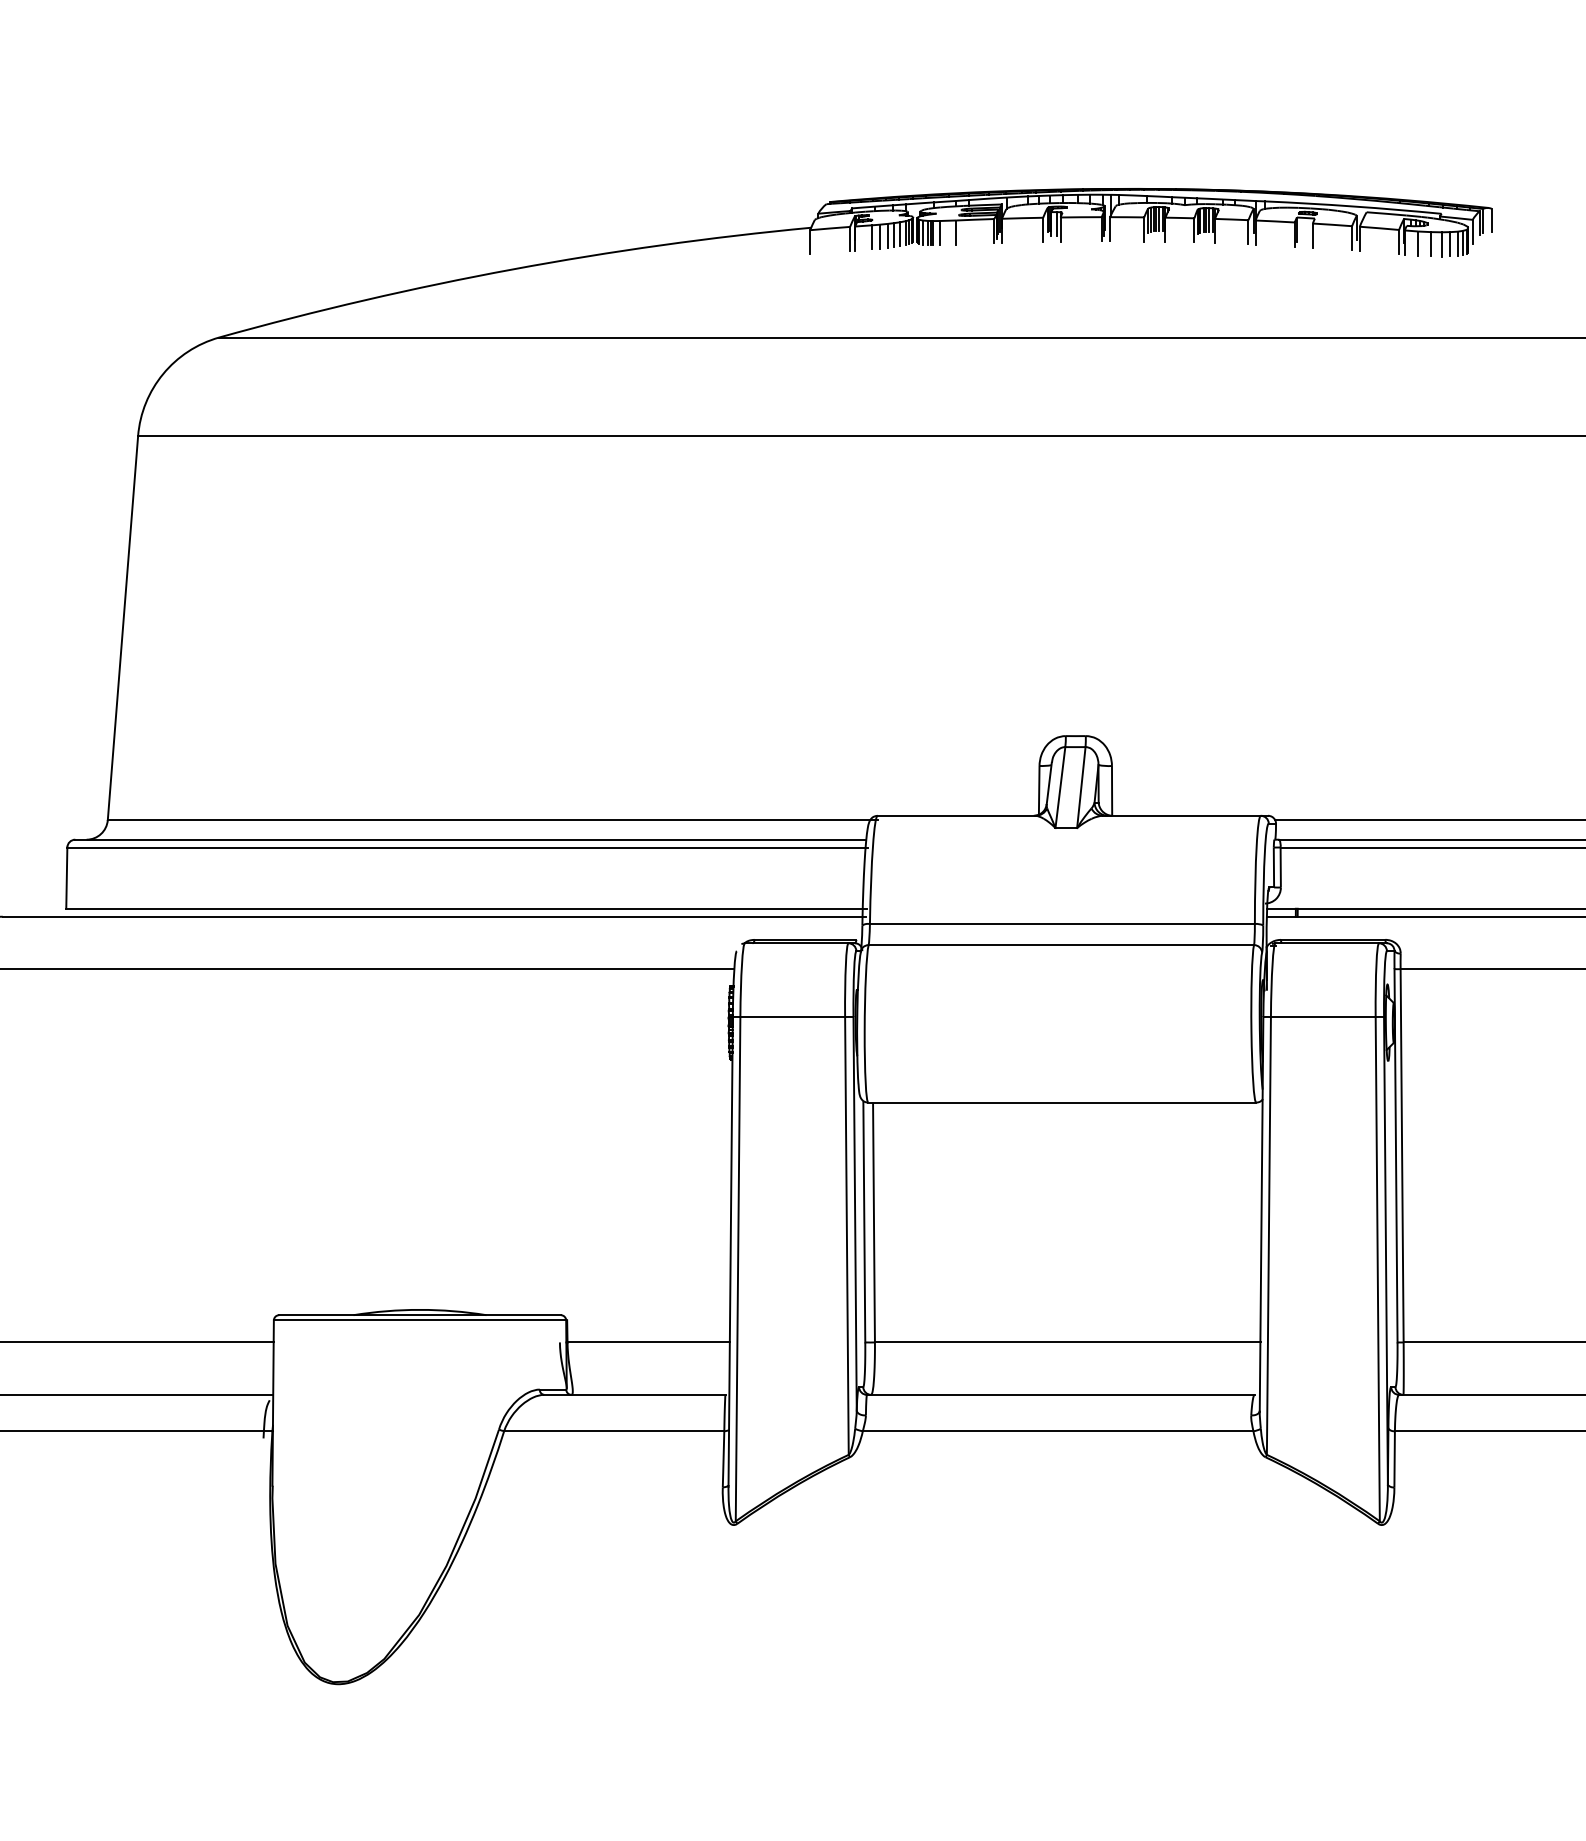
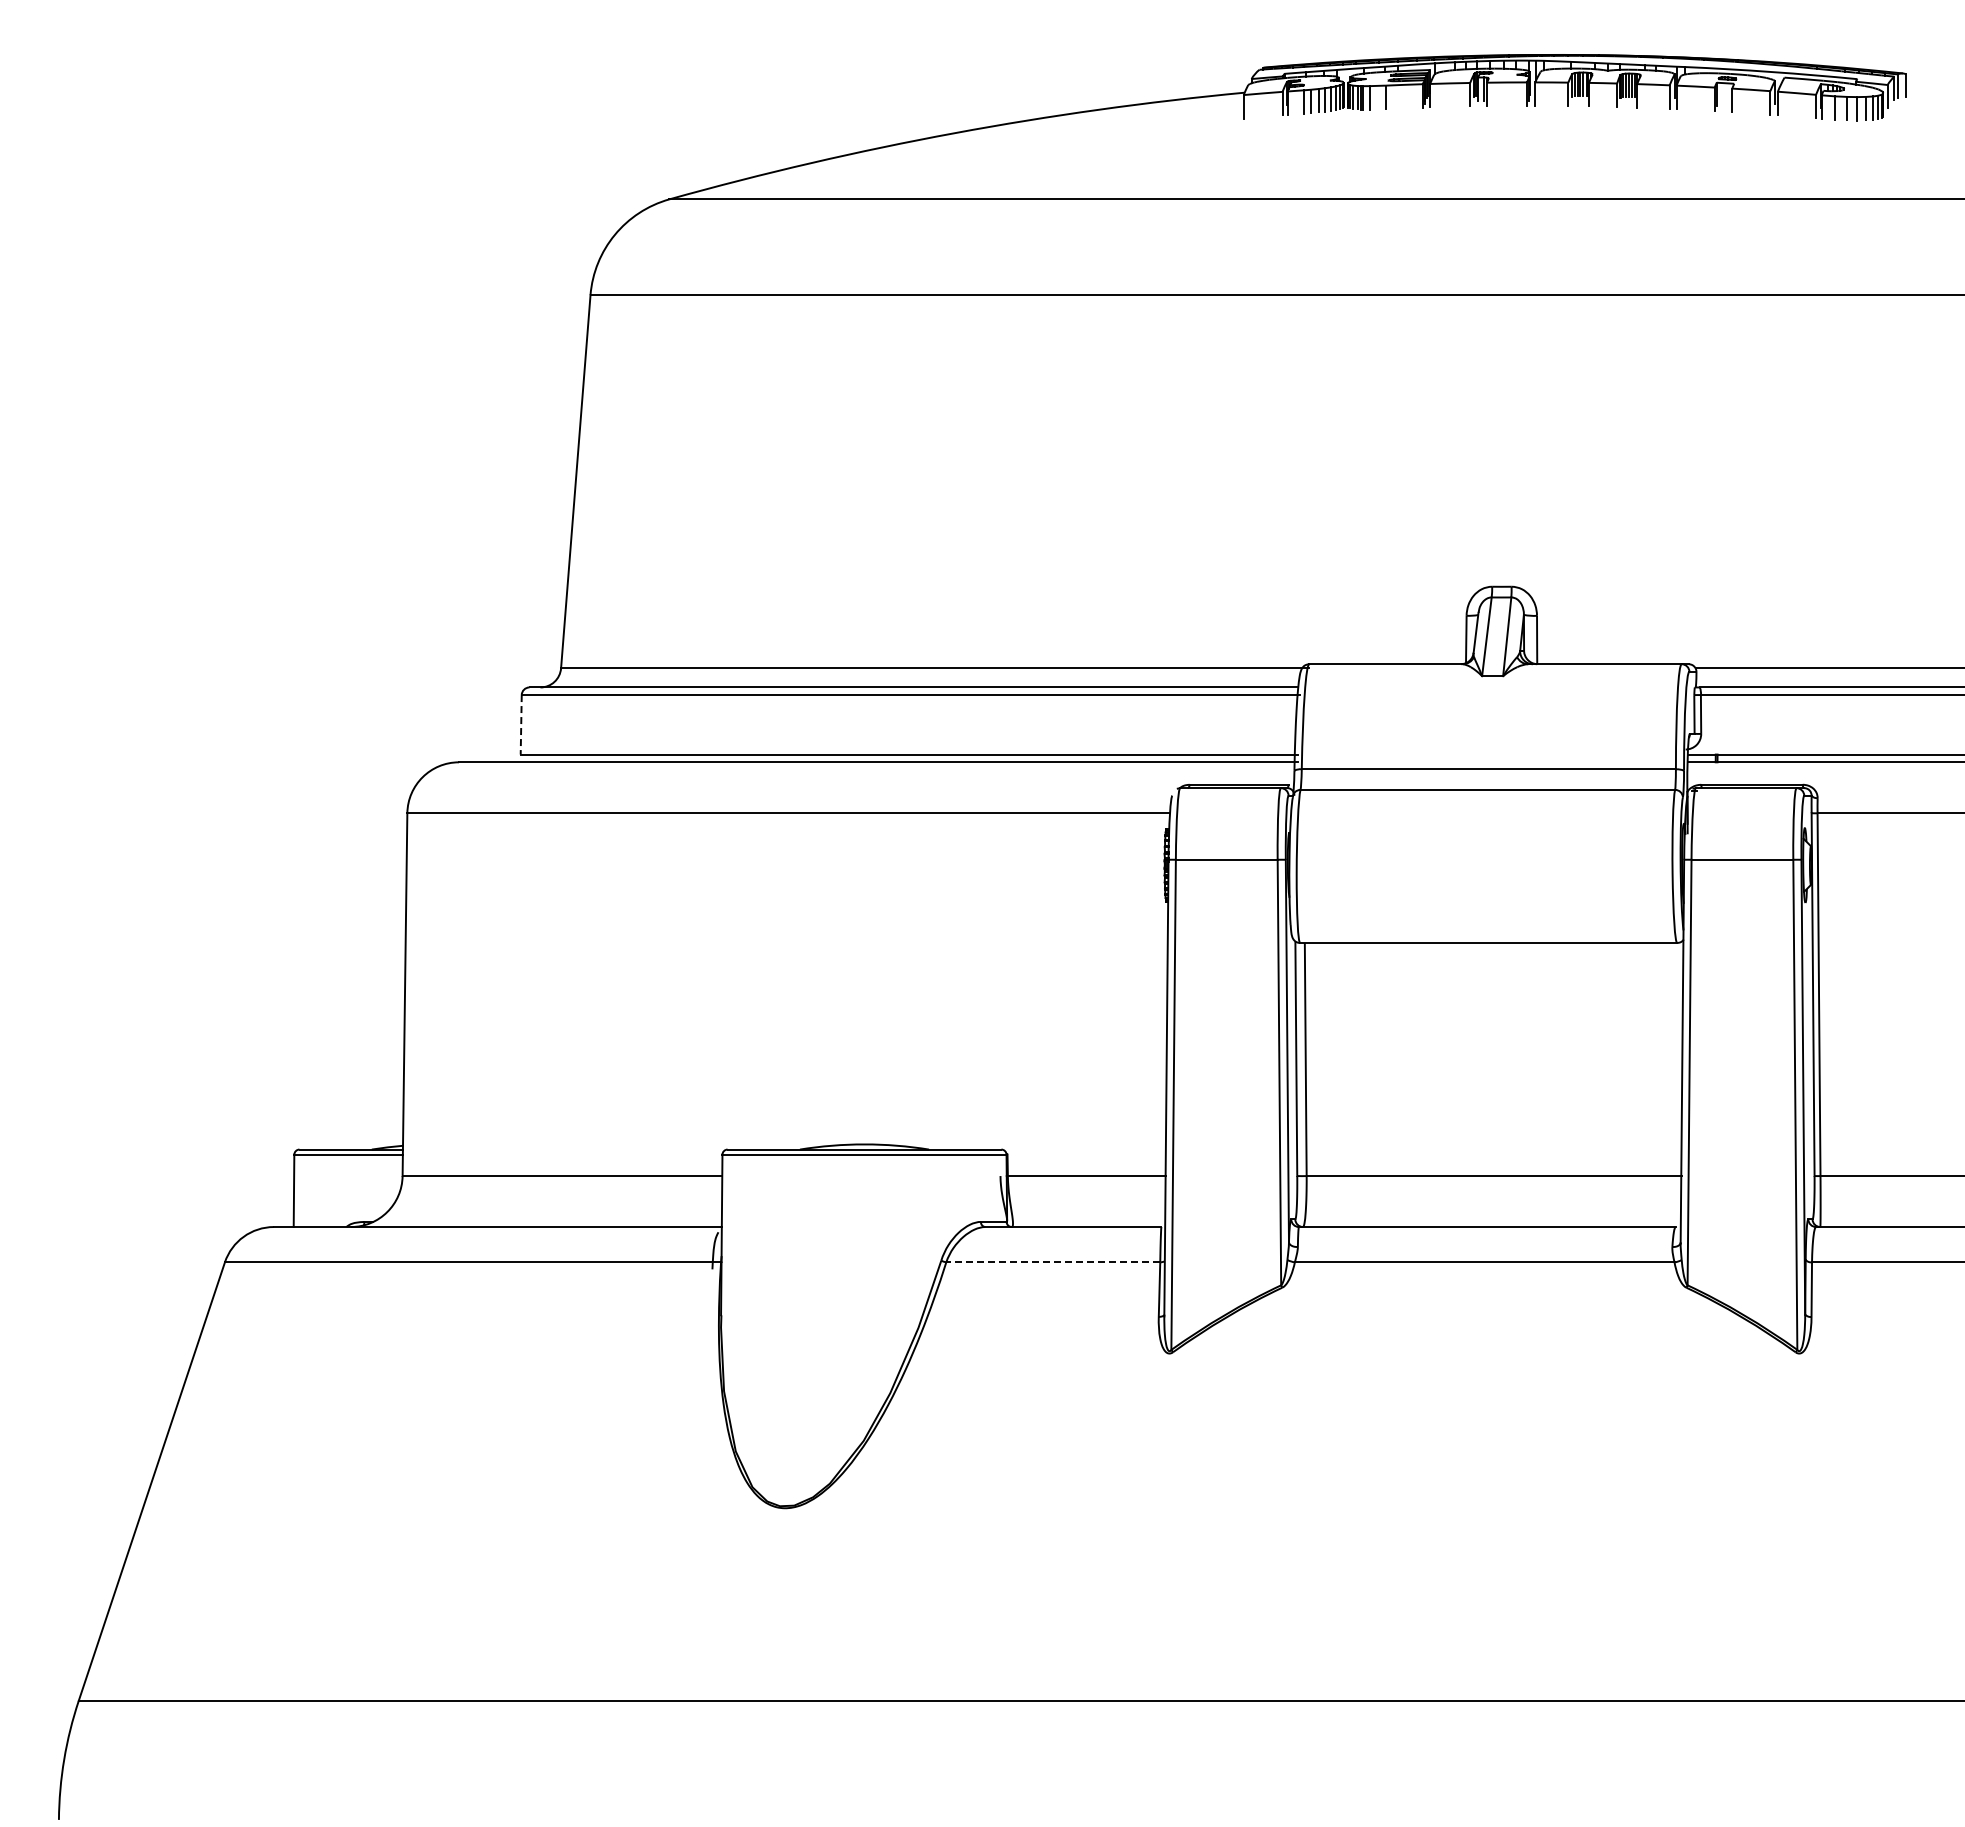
line: (67, 877) -> (521, 724), solid -> dashed
line: (614, 1431) -> (1053, 1262), solid -> dashed

